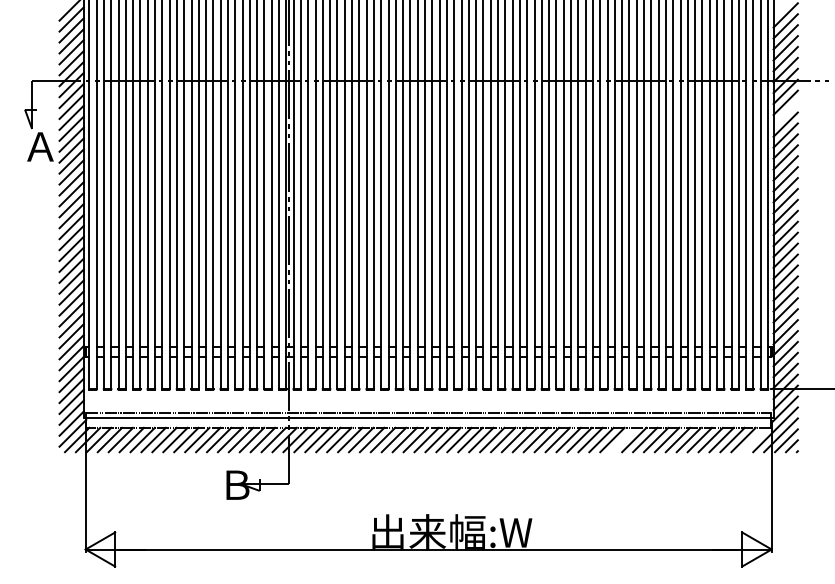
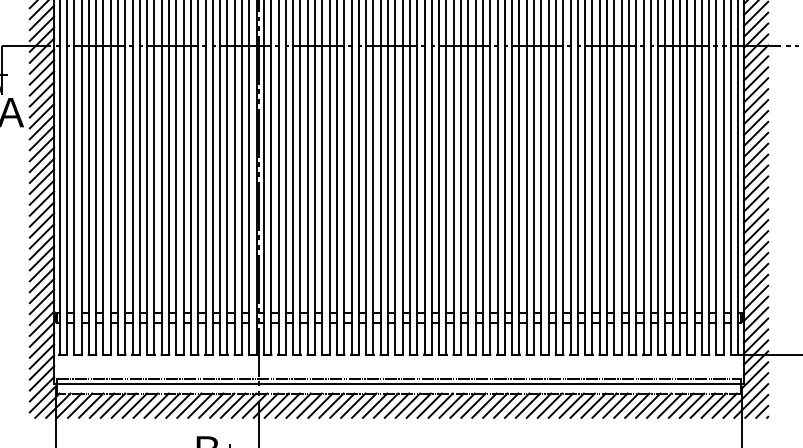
line: (785, 113) -> (755, 79), added
line: (623, 439) -> (593, 405), added
line: (754, 439) -> (724, 405), added

